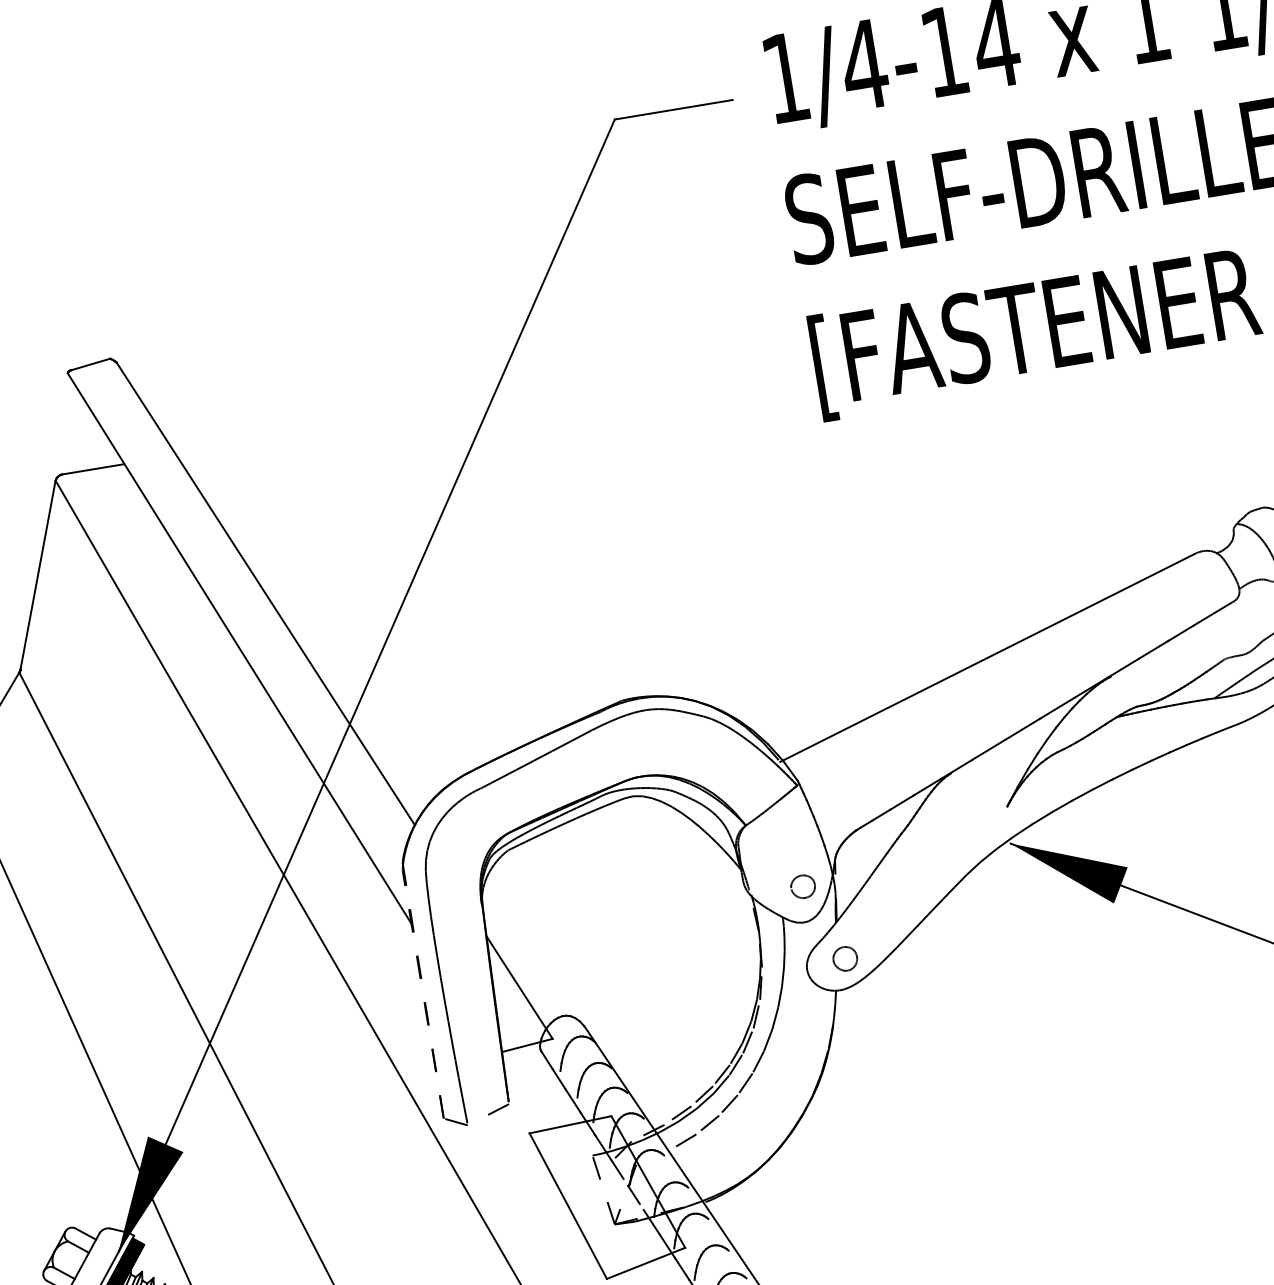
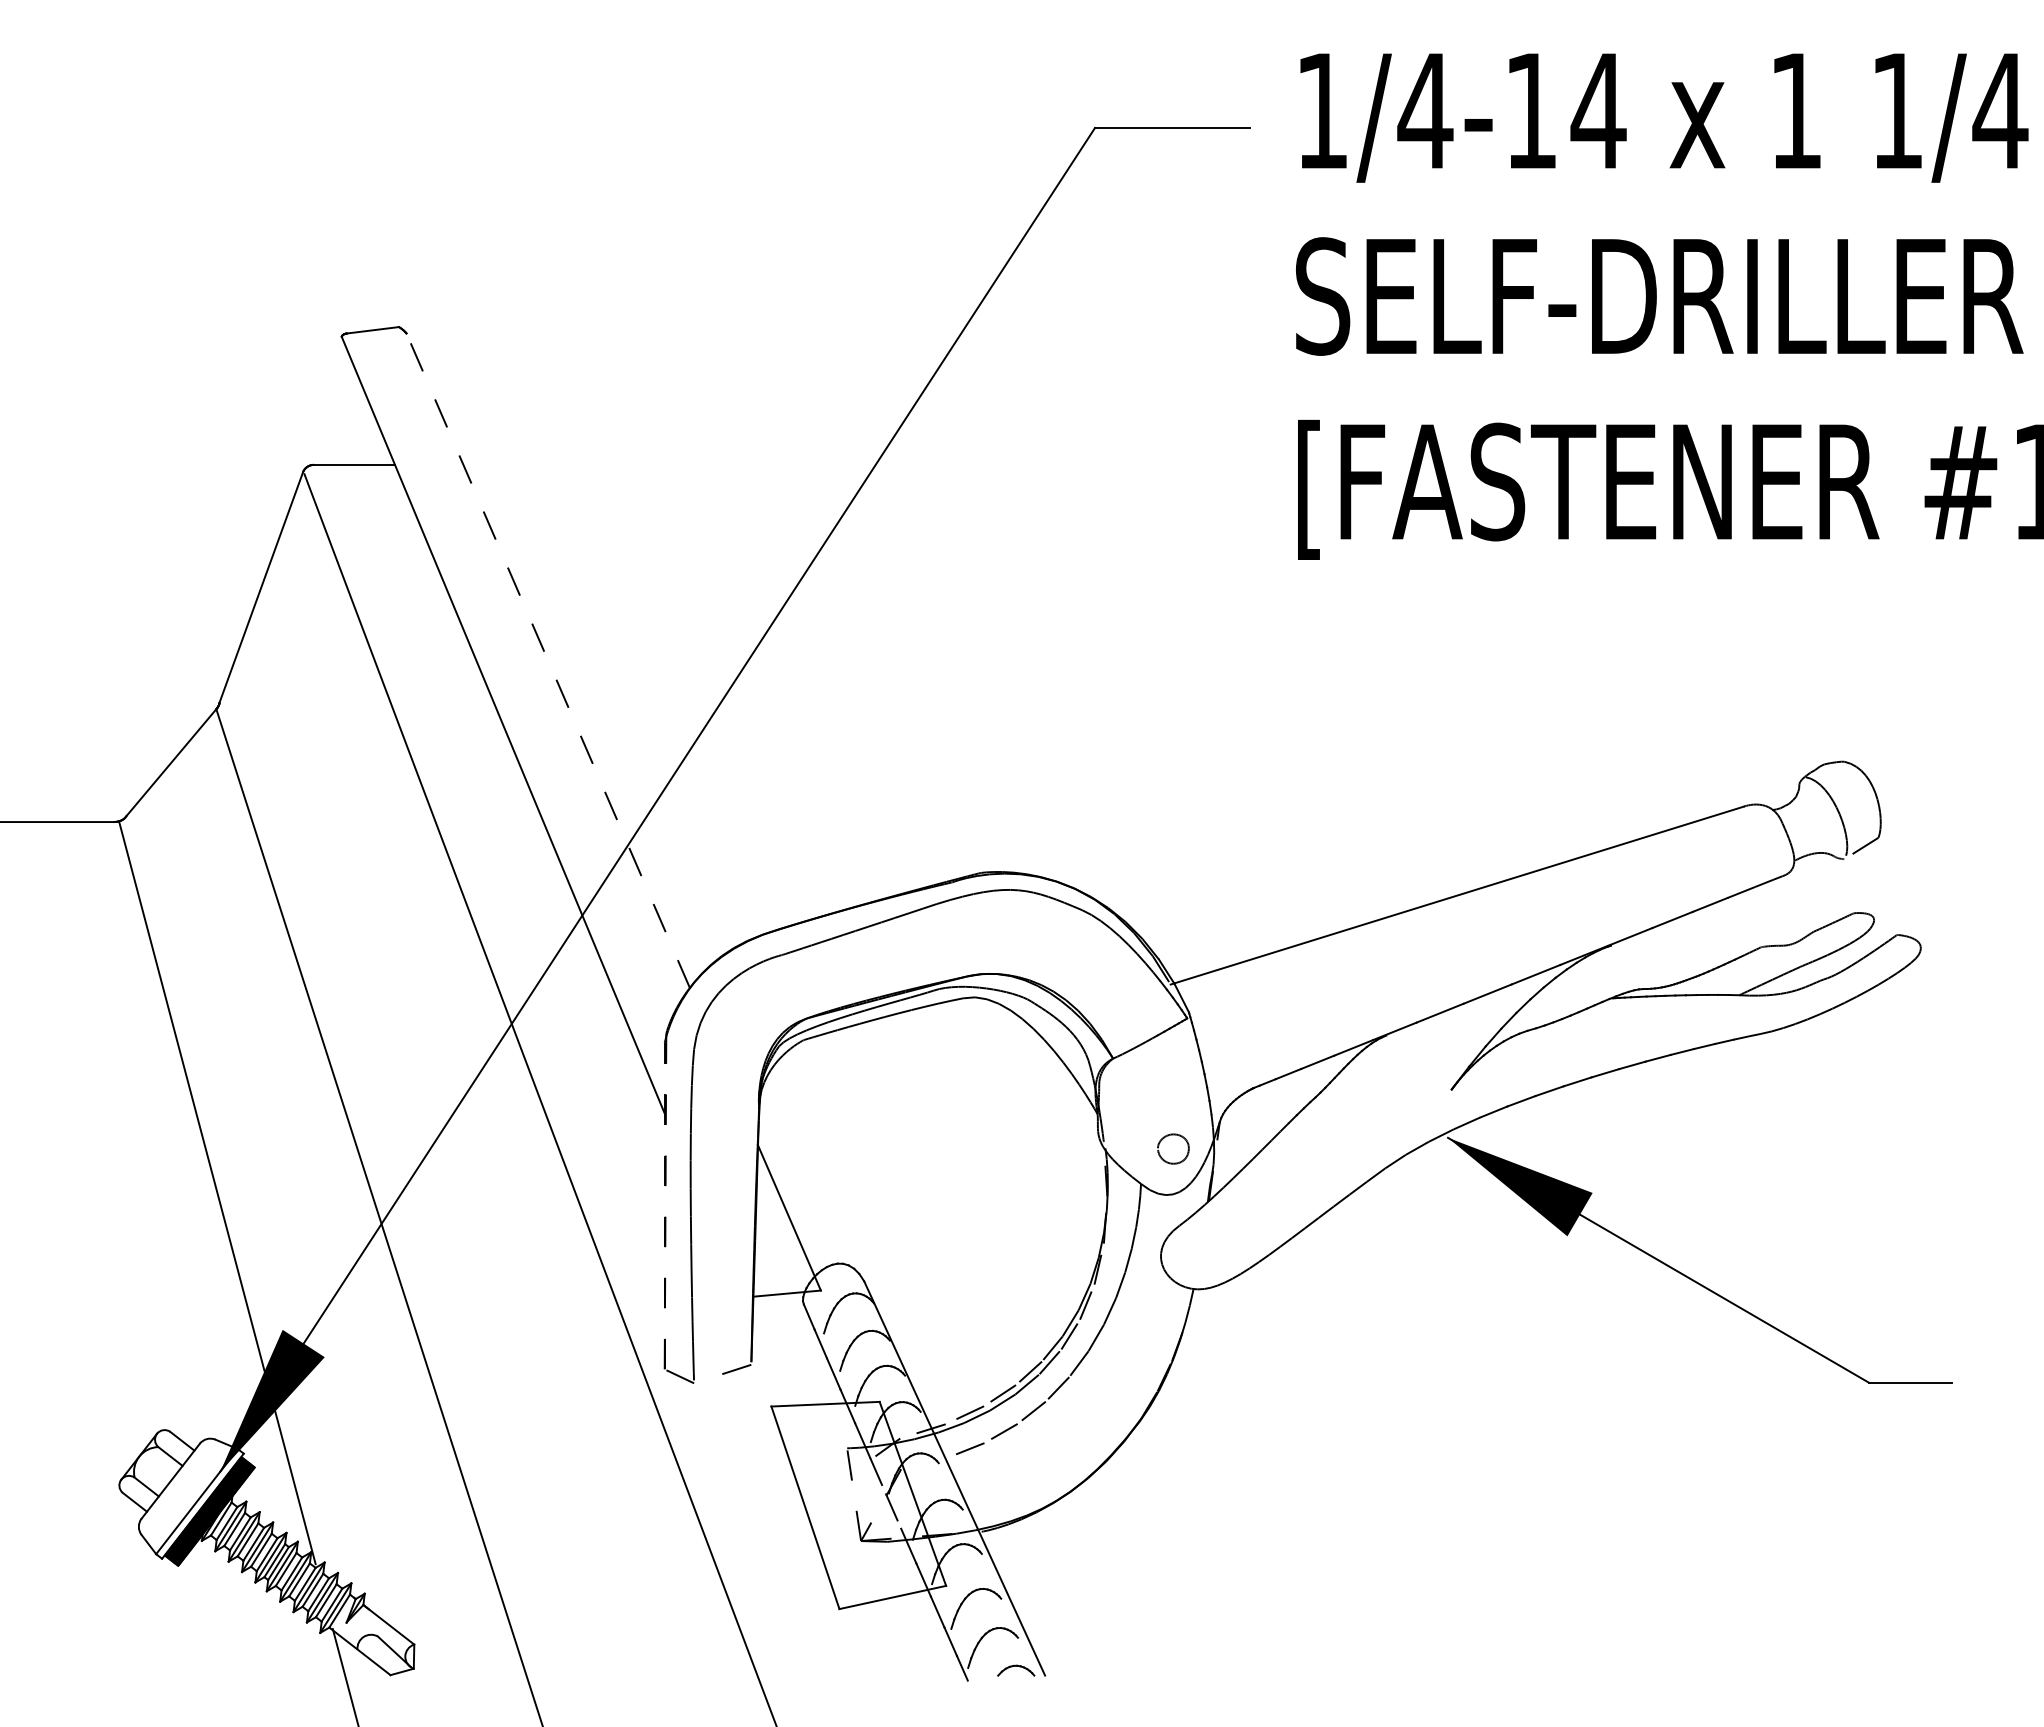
line: (265, 593) -> (548, 660), solid -> dashed
part: (844, 959) -> (1211, 1250), removed

